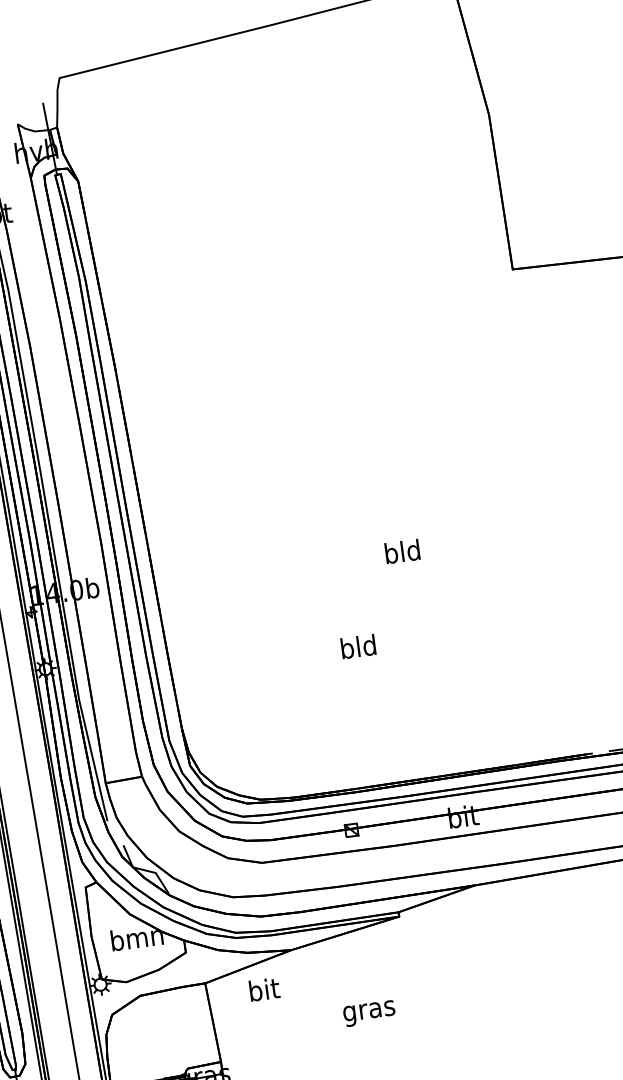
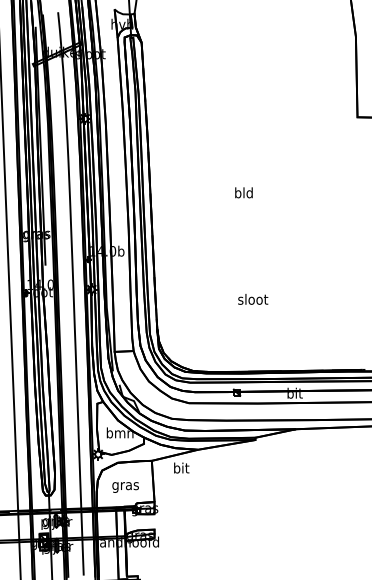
text: (401, 551) -> (243, 192), moved
text: (359, 644) -> (253, 298), bld -> sloot
text: (369, 1013) -> (125, 487), moved

